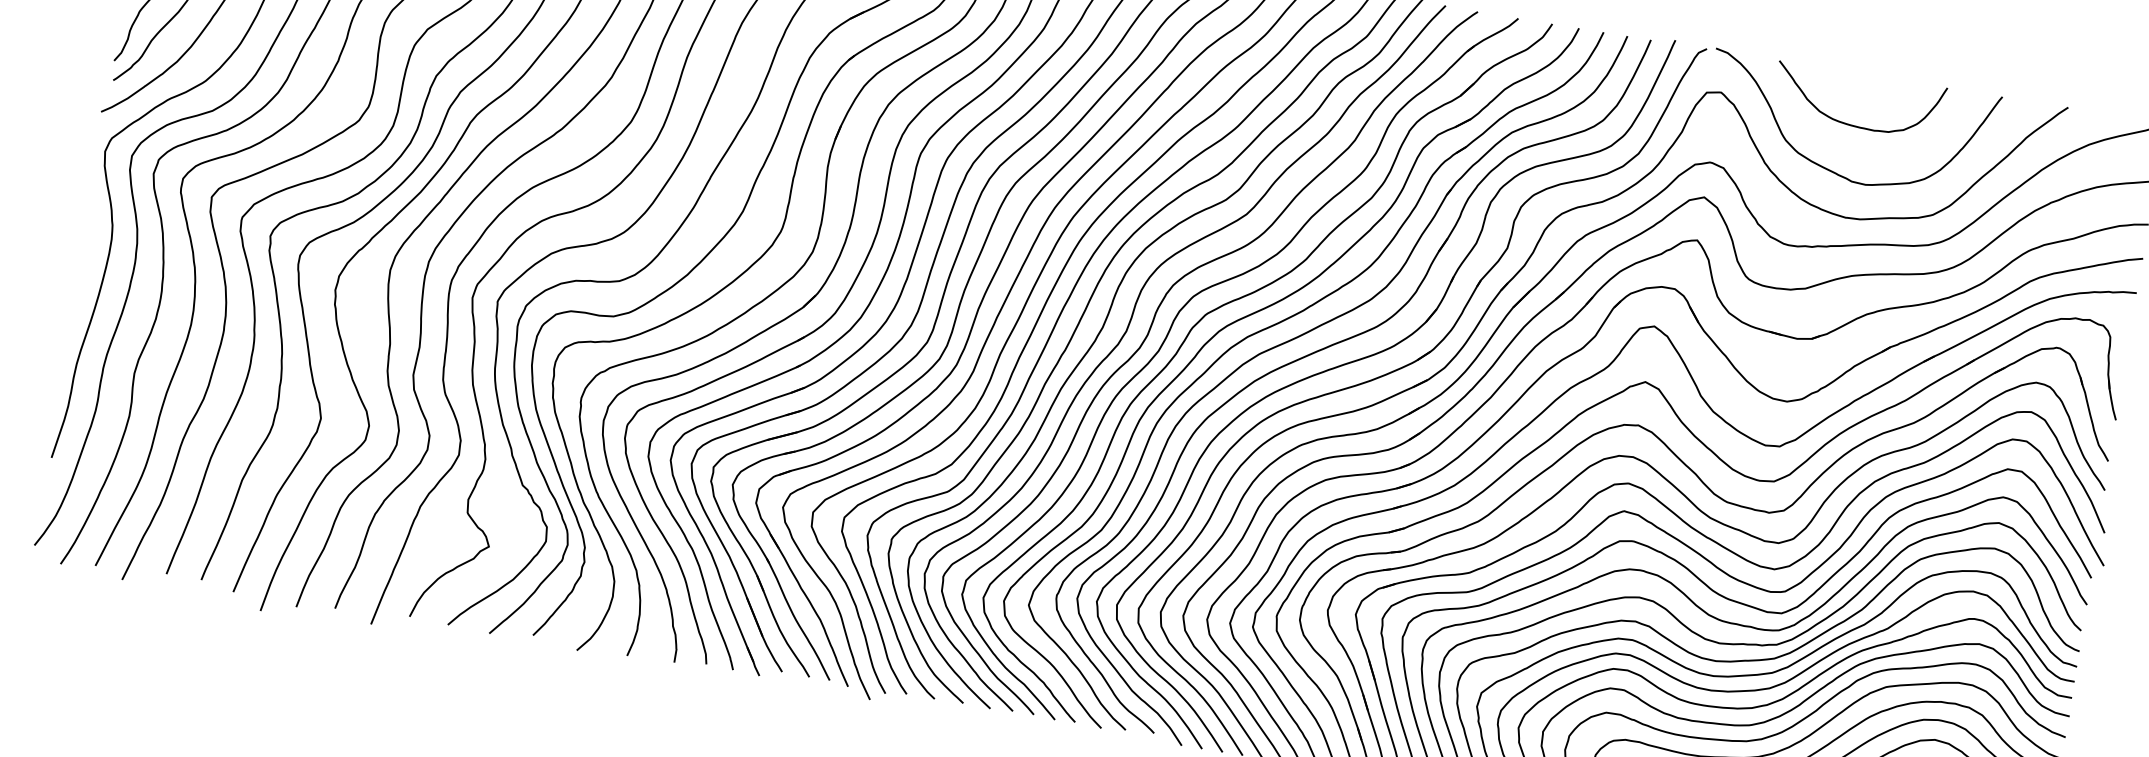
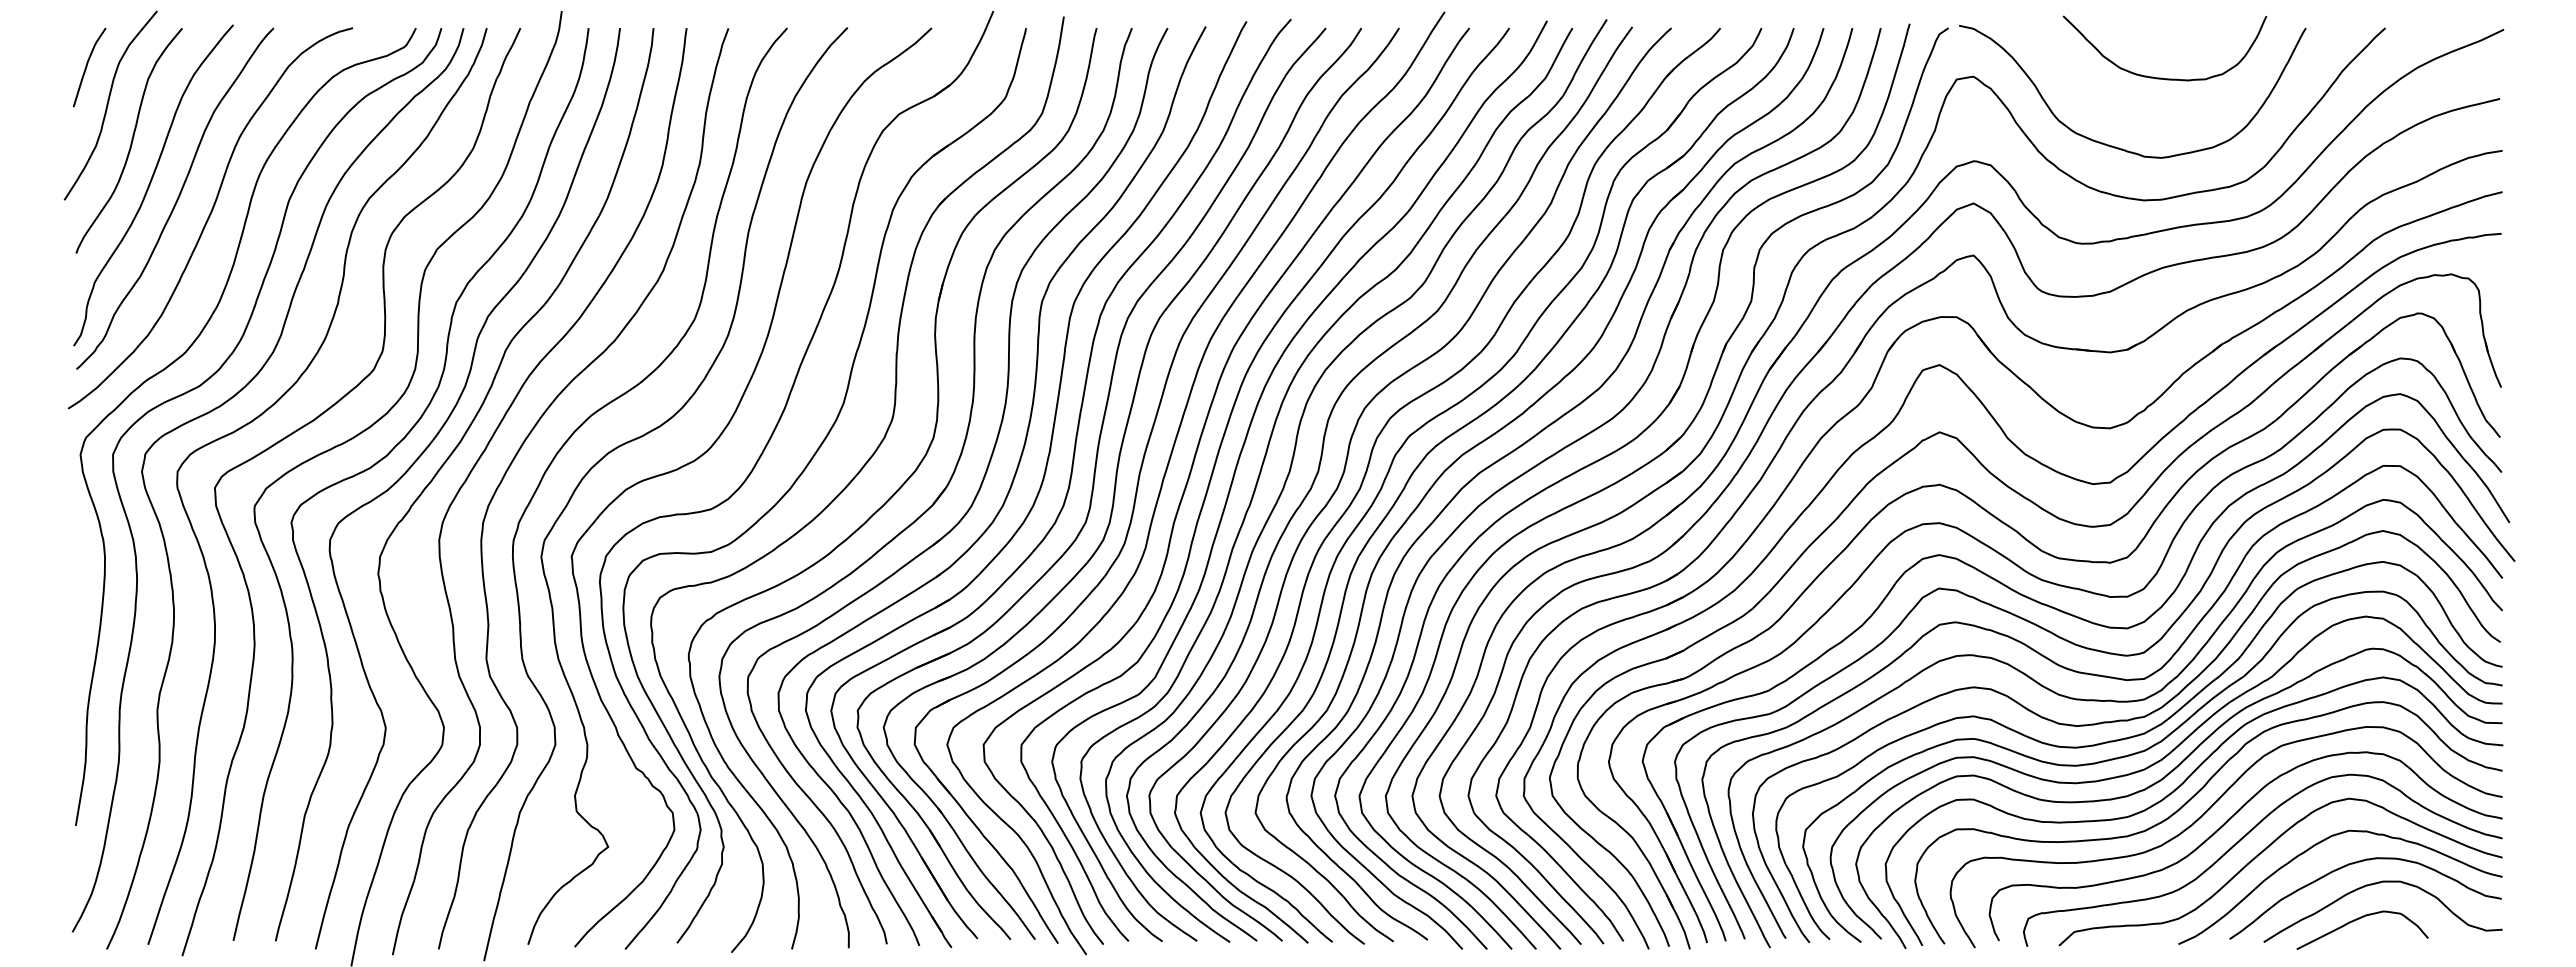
curve: (1852, 124) -> (2161, 77), moved

